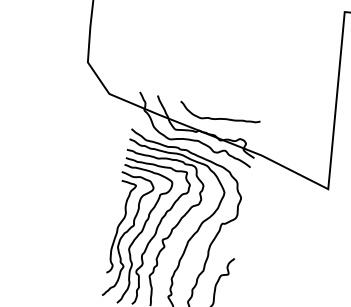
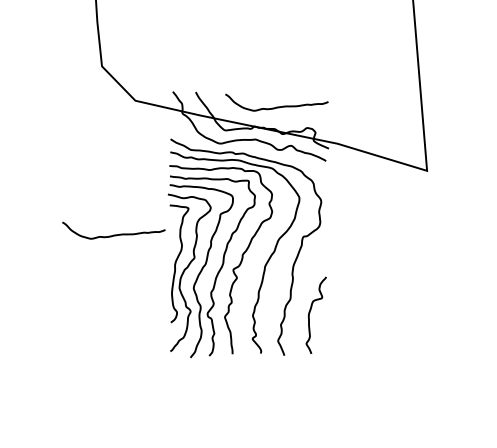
curve: (73, 195) -> (113, 234), added

